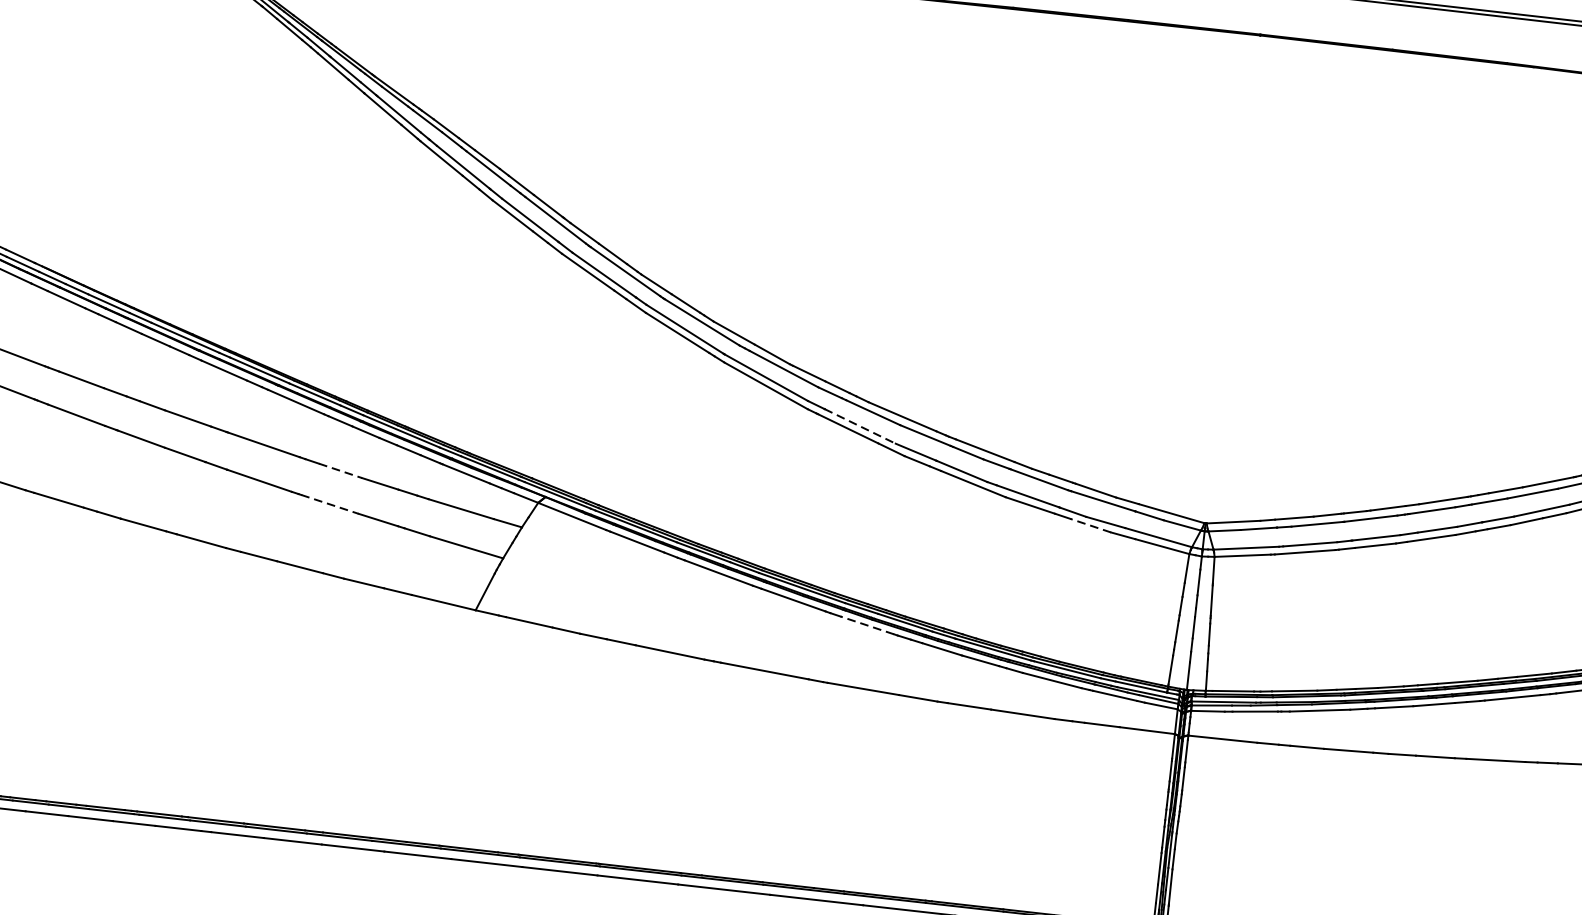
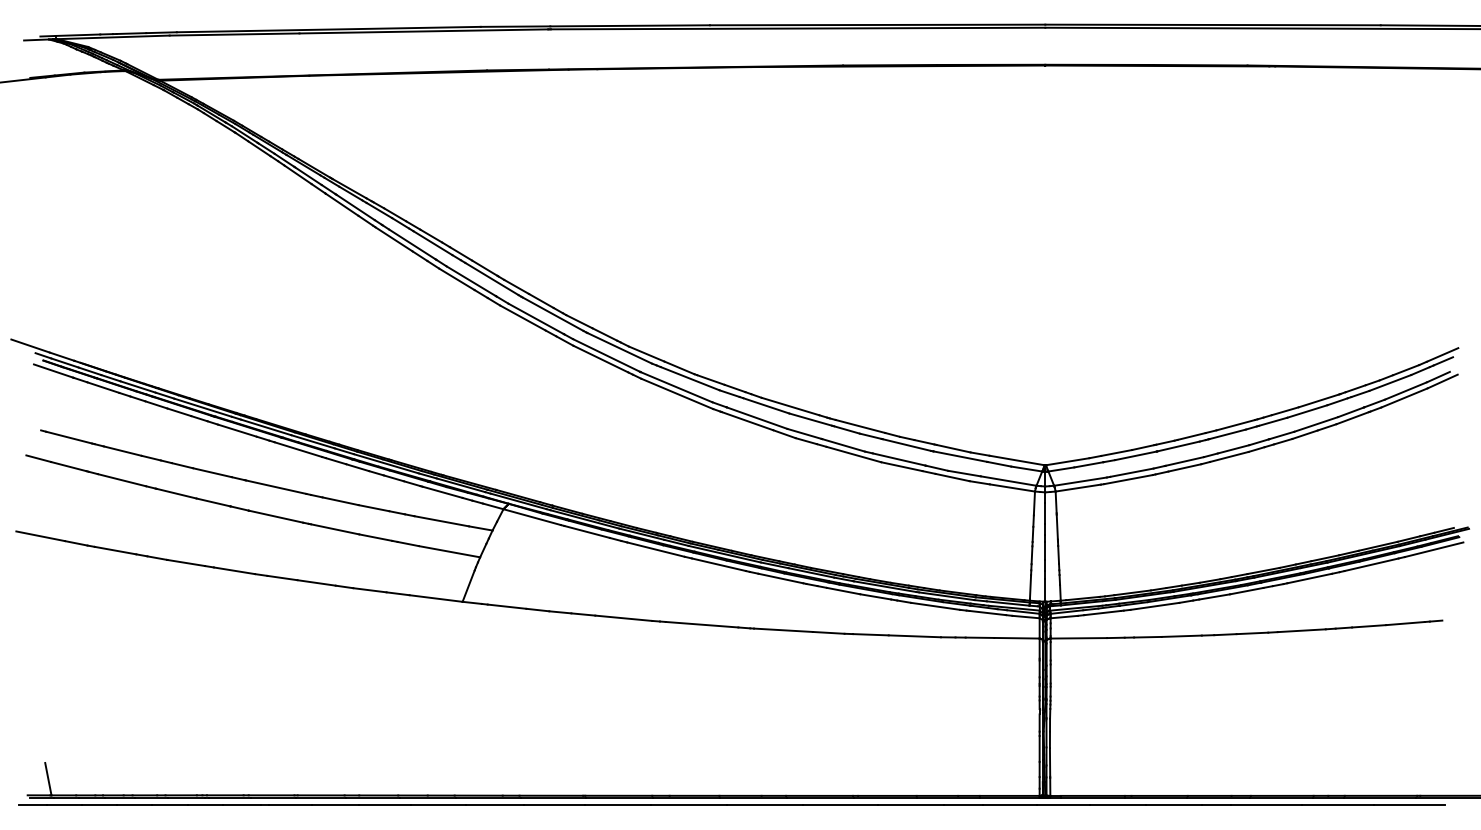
line: (860, 426) -> (757, 418), dashed -> solid
line: (341, 471) -> (341, 501), dashed -> solid
line: (330, 504) -> (335, 529), dashed -> solid
line: (1090, 525) -> (952, 477), dashed -> solid
line: (866, 625) -> (780, 578), dashed -> solid

